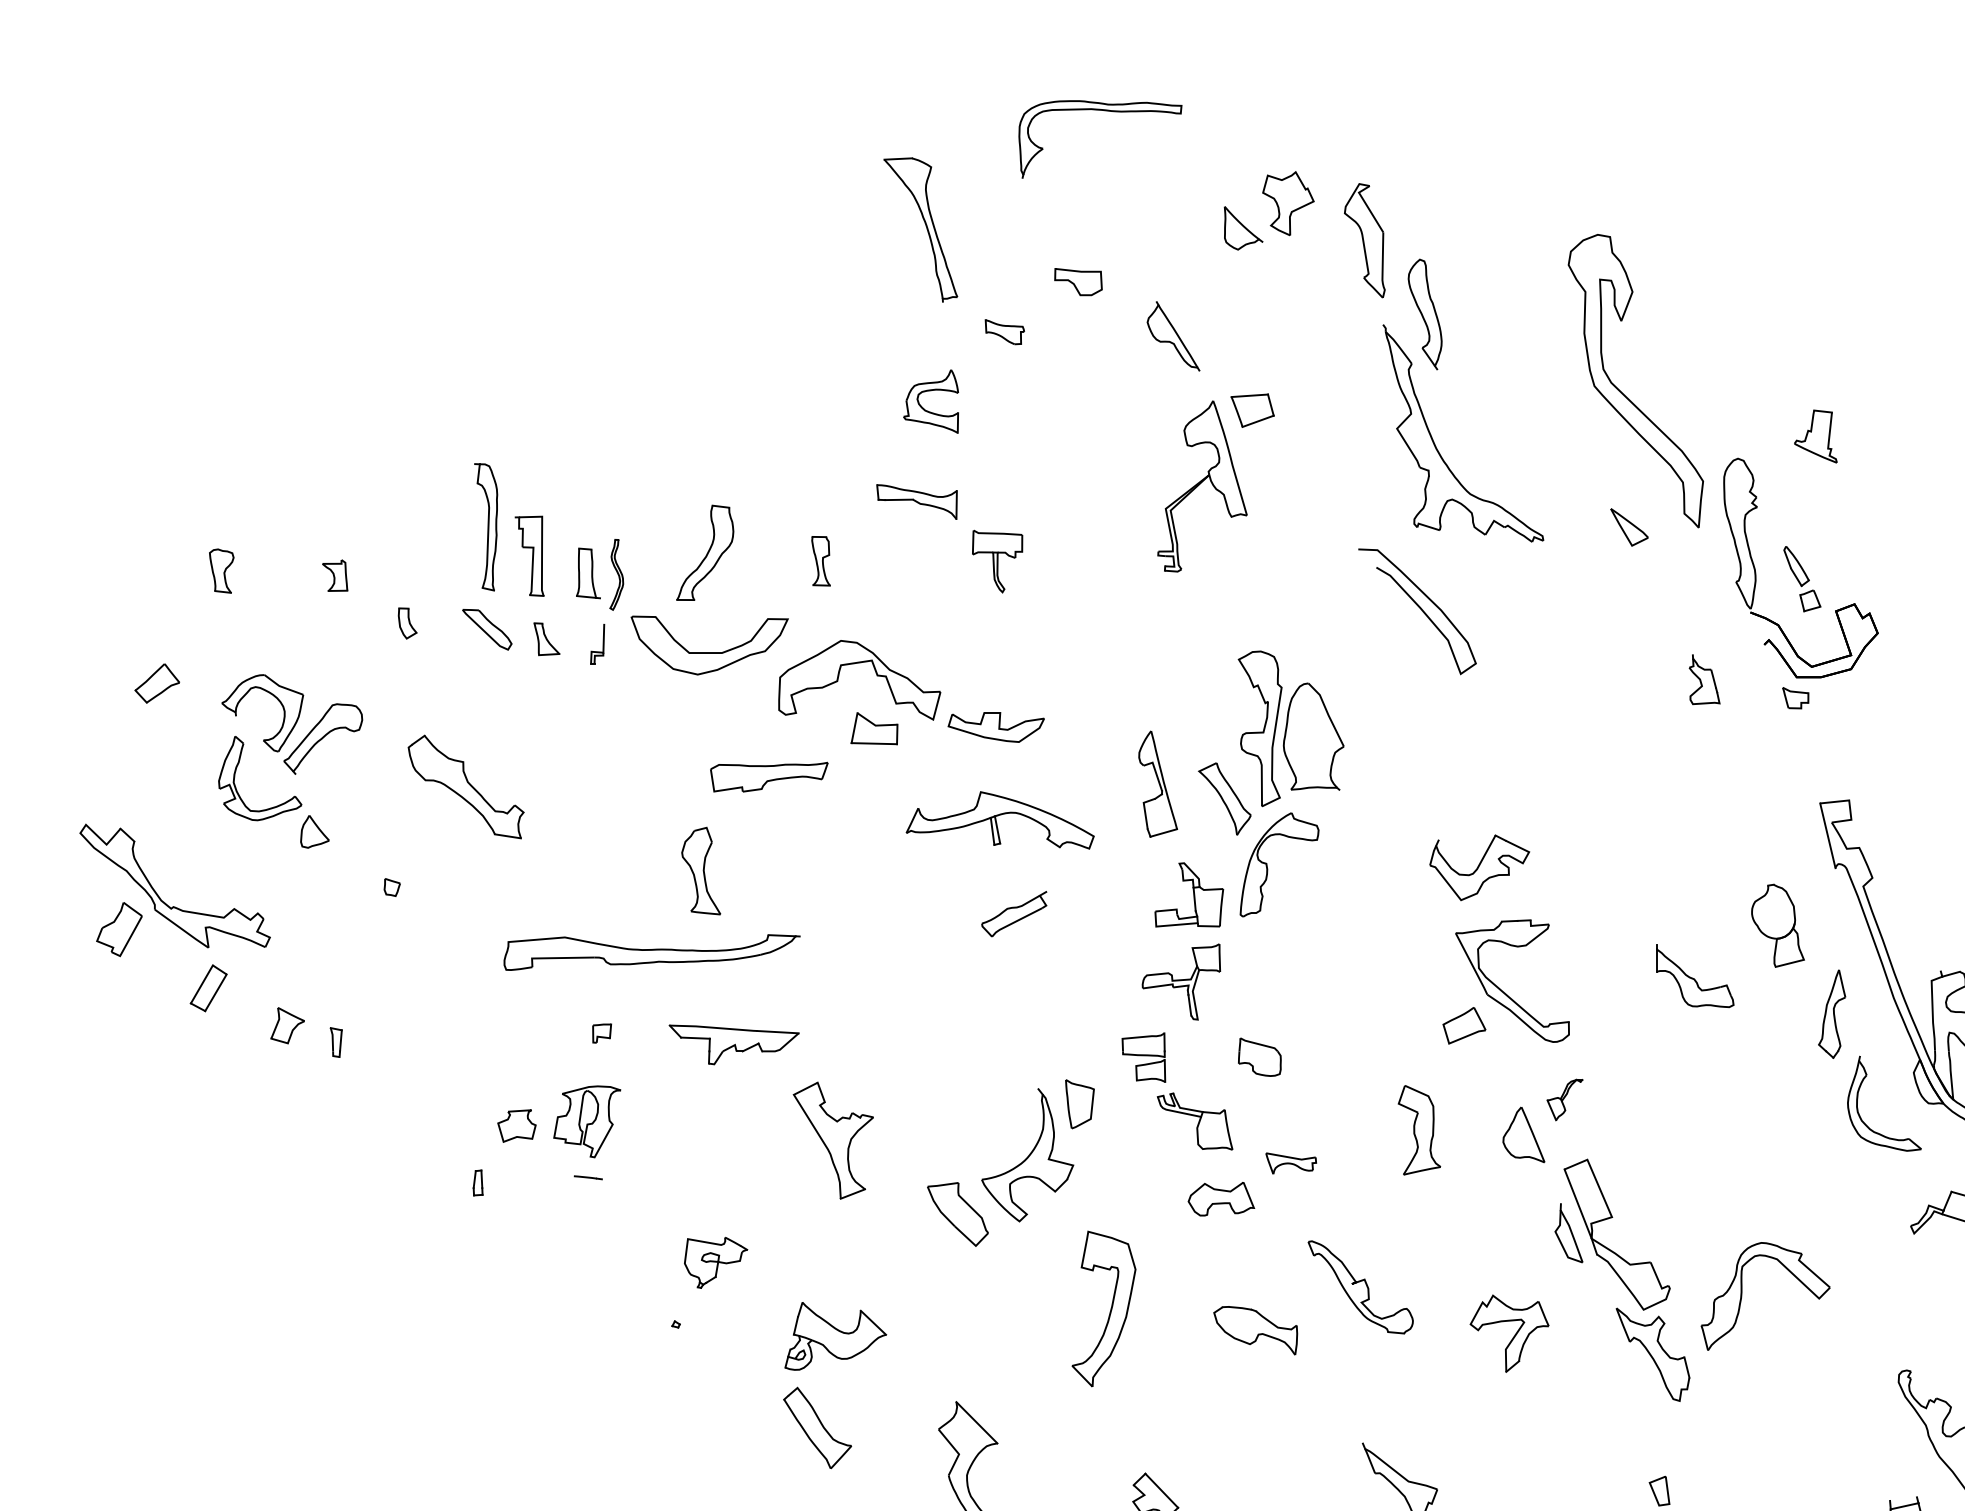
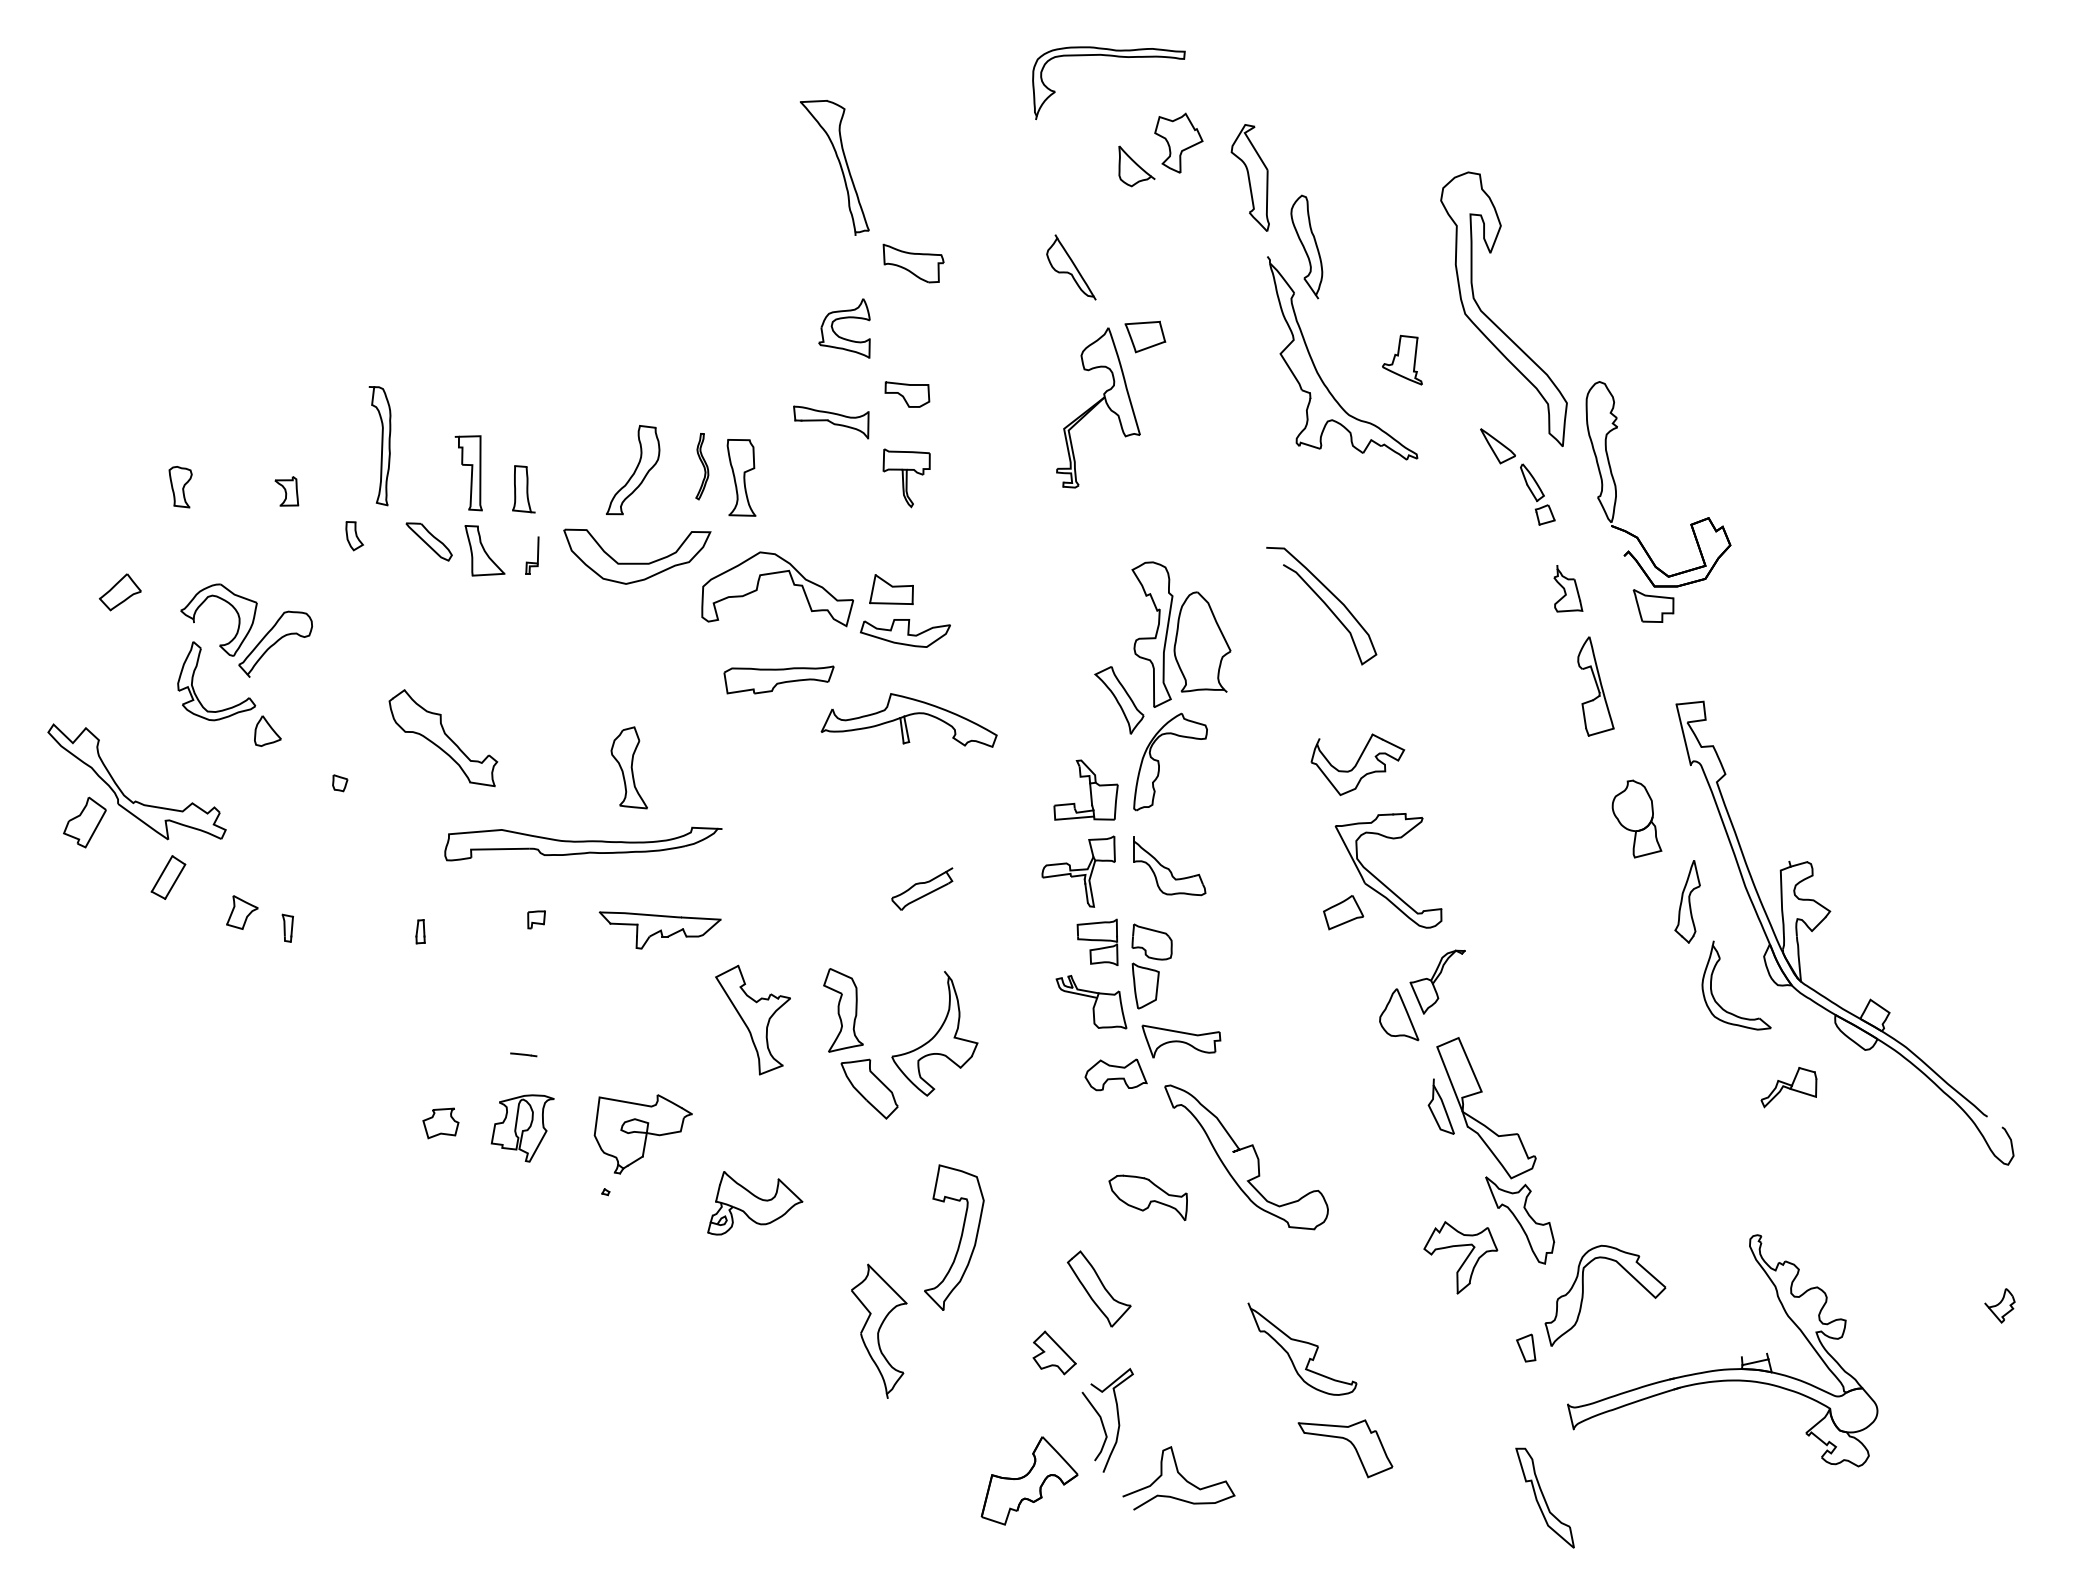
part: (1099, 110) -> (1108, 56), moved
curve: (1075, 284) -> (904, 396), moved
part: (1004, 332) -> (913, 263), size x1.67
part: (1815, 435) -> (1402, 359), moved
part: (485, 527) -> (379, 446), moved
part: (821, 560) -> (741, 477), size x1.67
part: (616, 574) -> (702, 466), moved
part: (1802, 578) -> (1537, 494), moved
curve: (1419, 608) -> (1323, 603), moved
part: (546, 638) -> (484, 550), size x1.67
part: (1795, 697) -> (1653, 605), size x1.67
part: (874, 728) -> (891, 589), moved
part: (768, 776) -> (778, 679), moved
part: (1157, 784) -> (1595, 686), moved
part: (466, 787) -> (443, 738), moved
part: (1014, 913) -> (922, 888), moved
part: (1695, 976) -> (1169, 866), moved
part: (1143, 1056) -> (1097, 941), moved
part: (1564, 1099) -> (1437, 981), size x1.67
part: (1079, 1103) -> (1145, 985), moved
part: (587, 1121) -> (522, 1128), moved
part: (516, 1126) -> (440, 1123), moved
part: (1419, 1130) -> (843, 1010), moved
part: (1291, 1163) -> (1181, 1041), size x1.67
part: (478, 1182) -> (420, 931), moved
part: (715, 1262) -> (642, 1134), size x1.67
part: (1360, 1287) -> (1246, 1157), size x1.67
part: (1742, 1296) -> (1583, 1295), moved
part: (1104, 1308) -> (954, 1237), moved
part: (1509, 1333) -> (1460, 1257), moved
part: (817, 1427) -> (1099, 1288), moved

